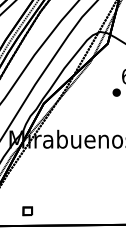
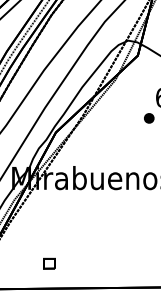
part: (27, 211) -> (49, 264), moved

